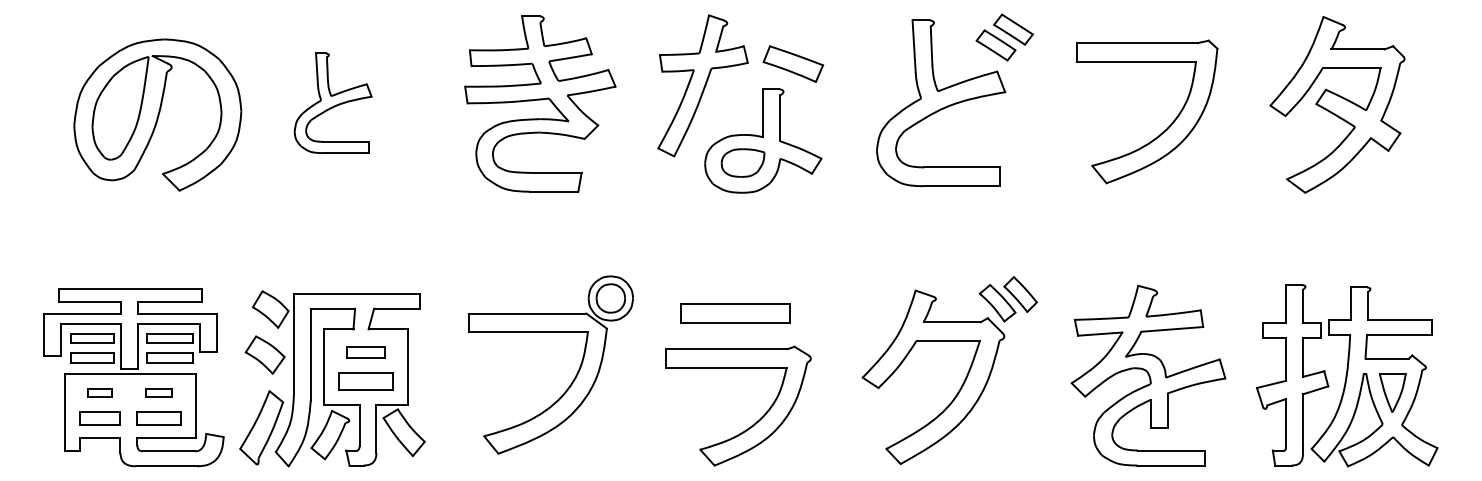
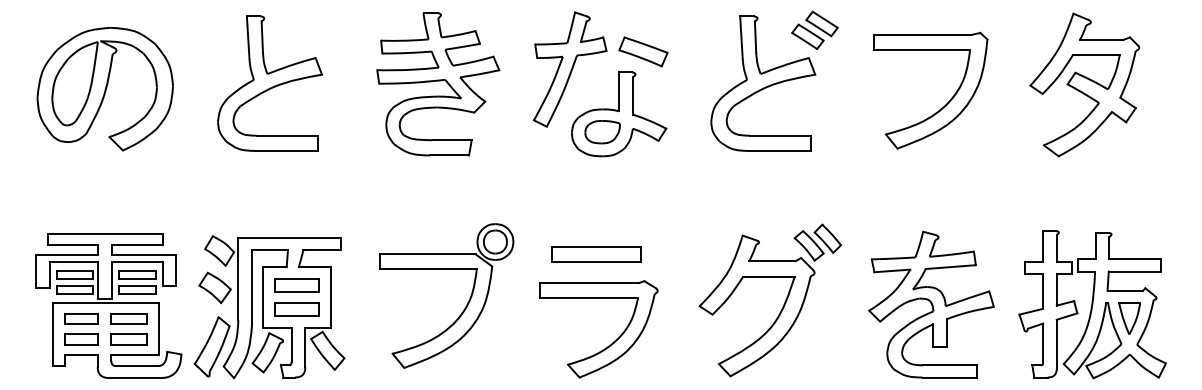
part: (333, 103) -> (270, 83), size x1.67
part: (157, 114) -> (105, 88), moved
part: (365, 351) -> (296, 285), size x1.43
part: (99, 392) -> (80, 318), size x1.67
part: (158, 392) -> (128, 318), size x1.67

